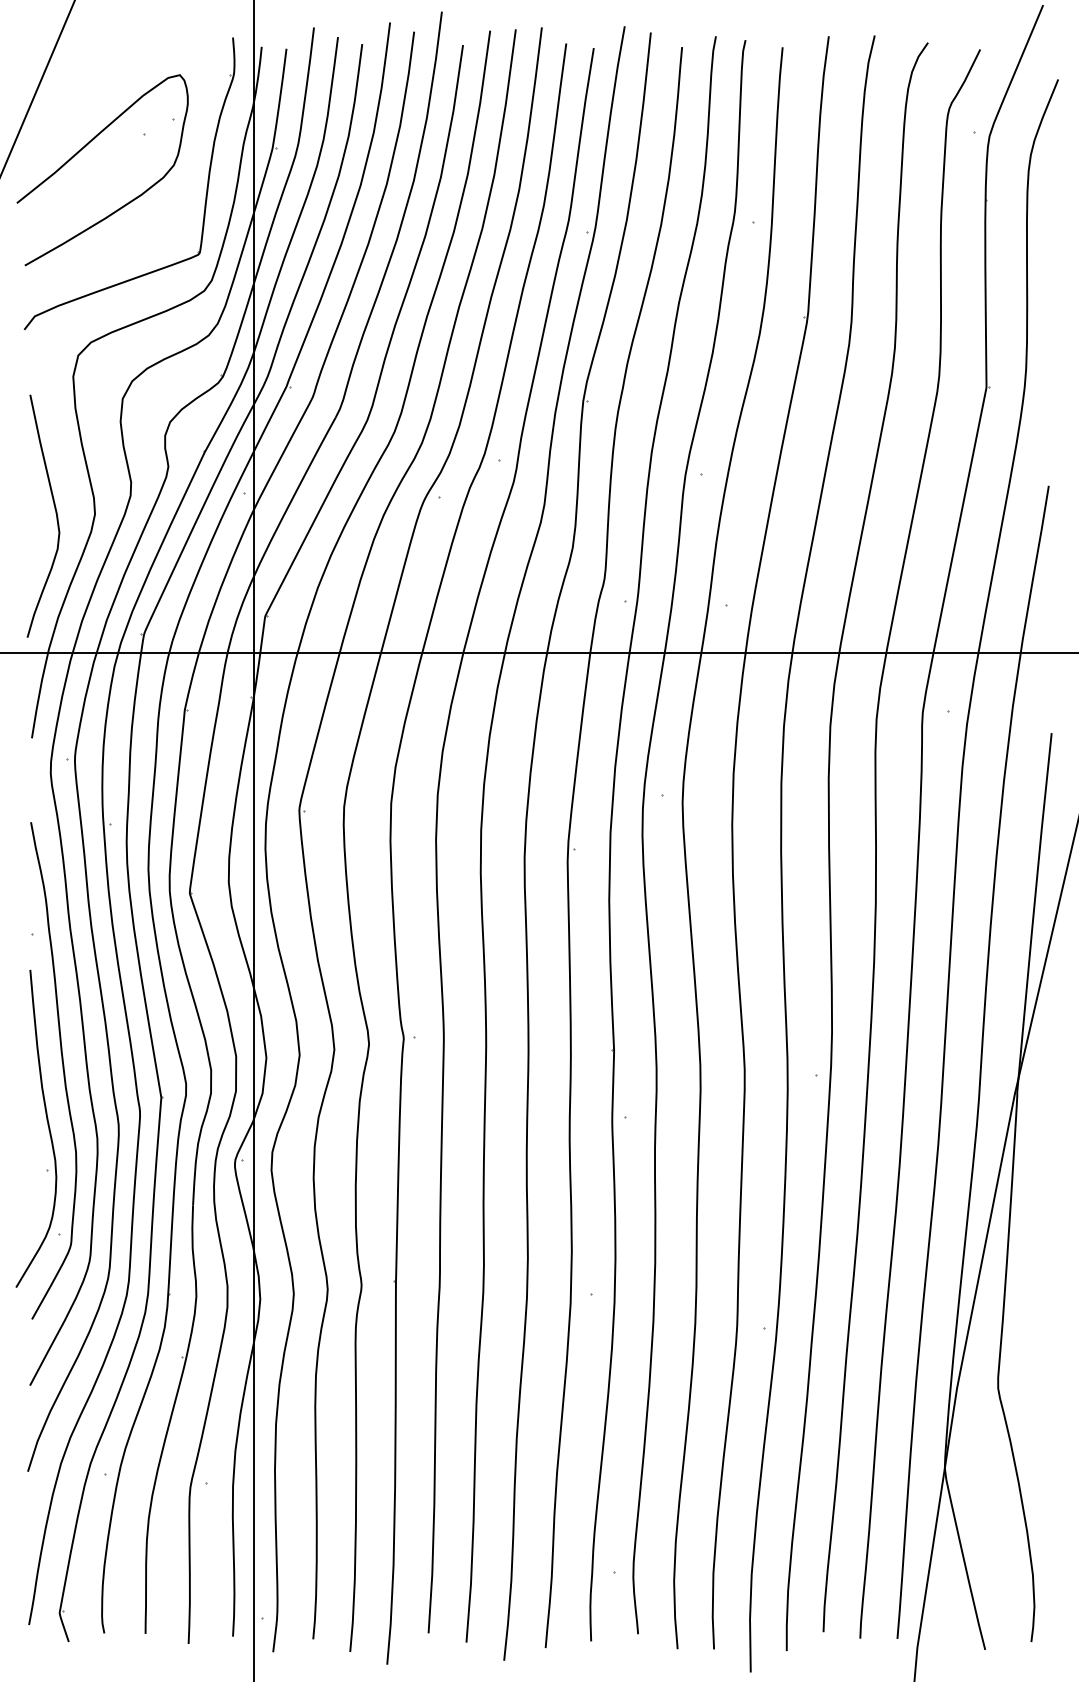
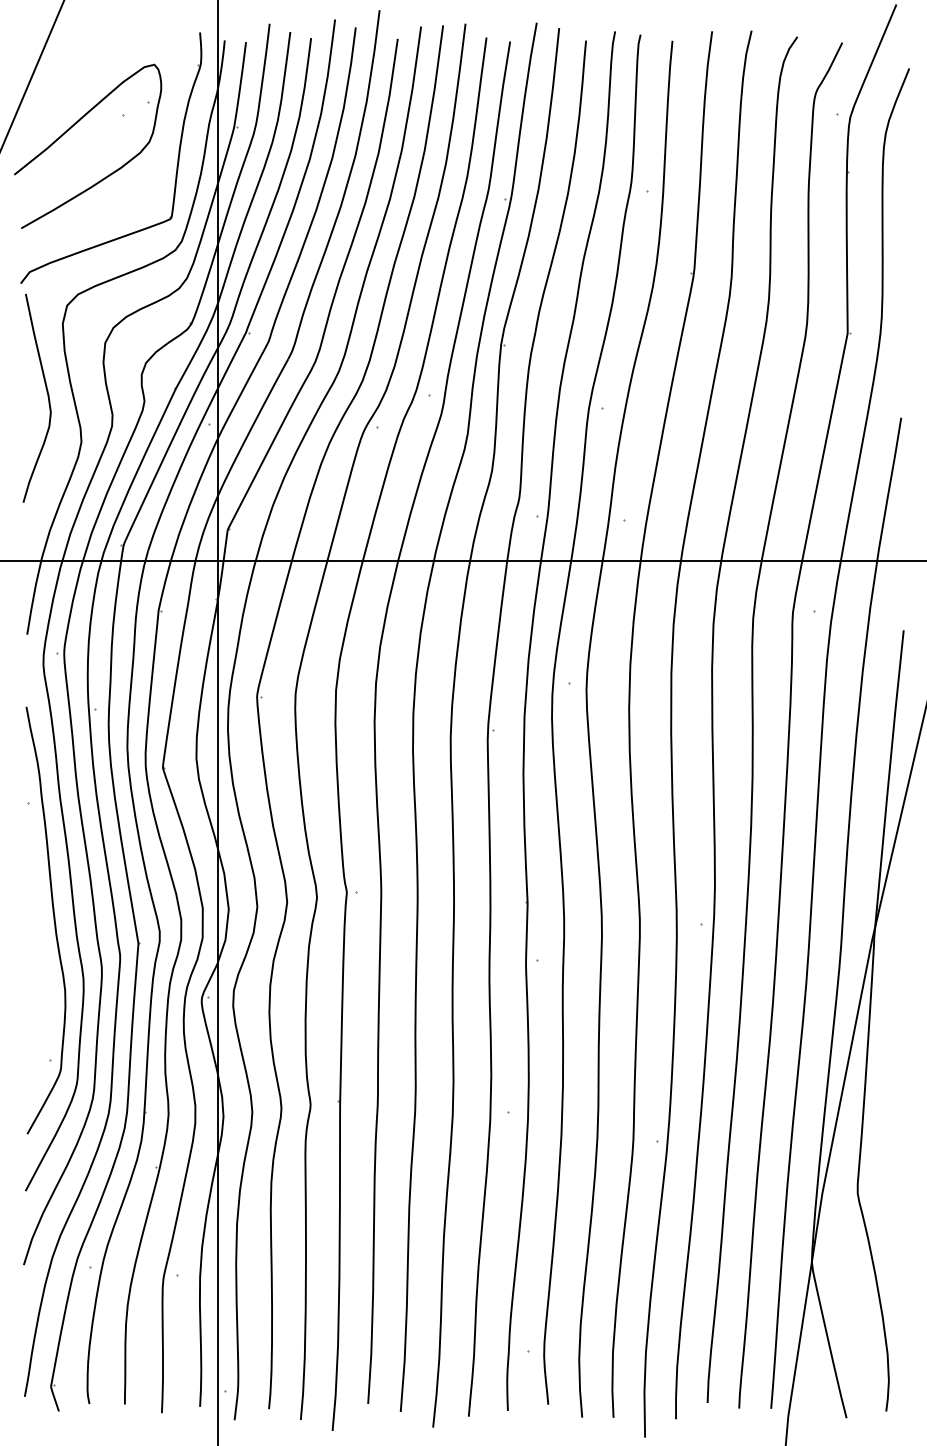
curve: (55, 513) -> (47, 395), moved
part: (47, 1125) -> (40, 967), removed

